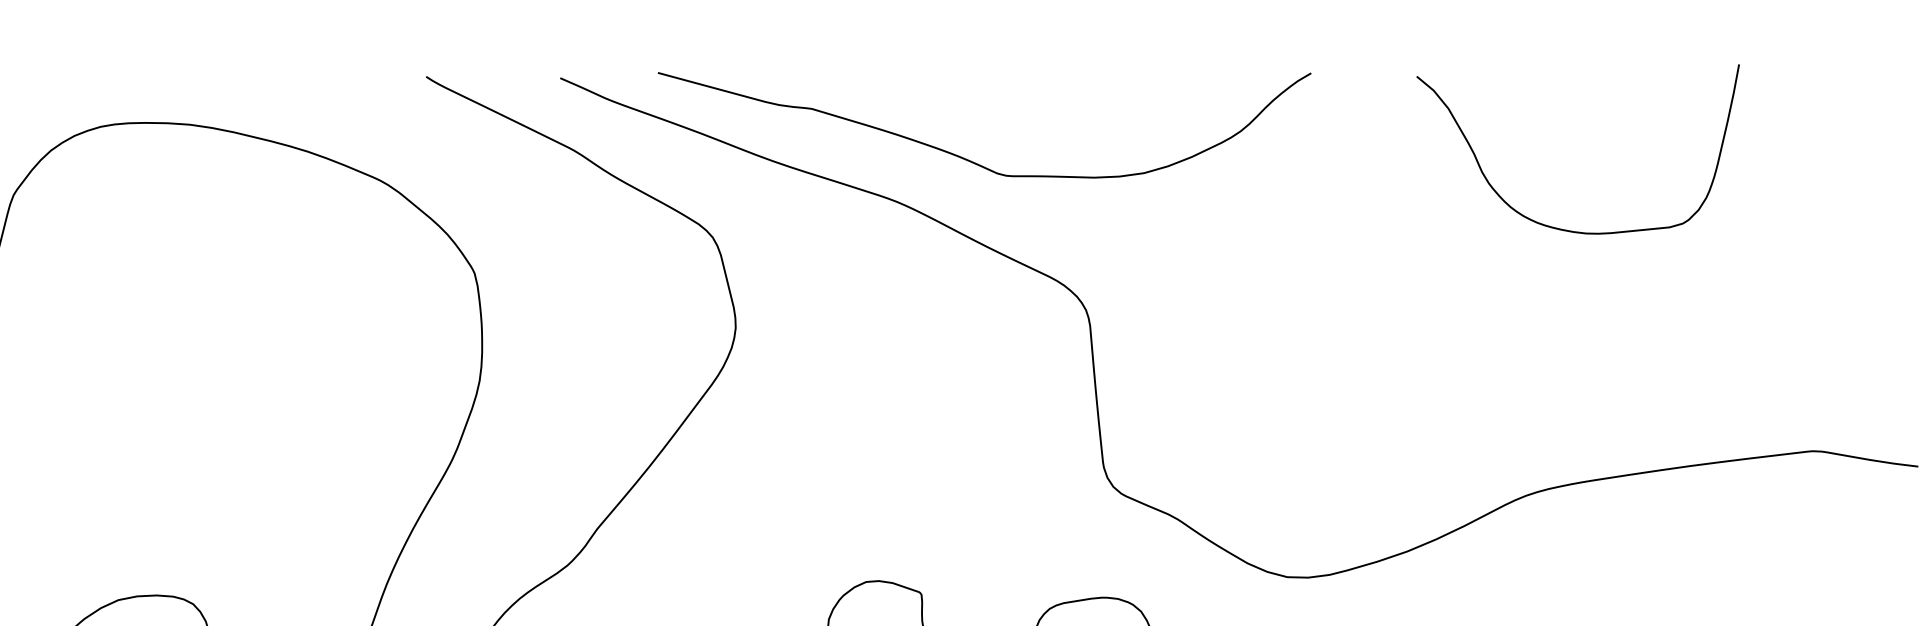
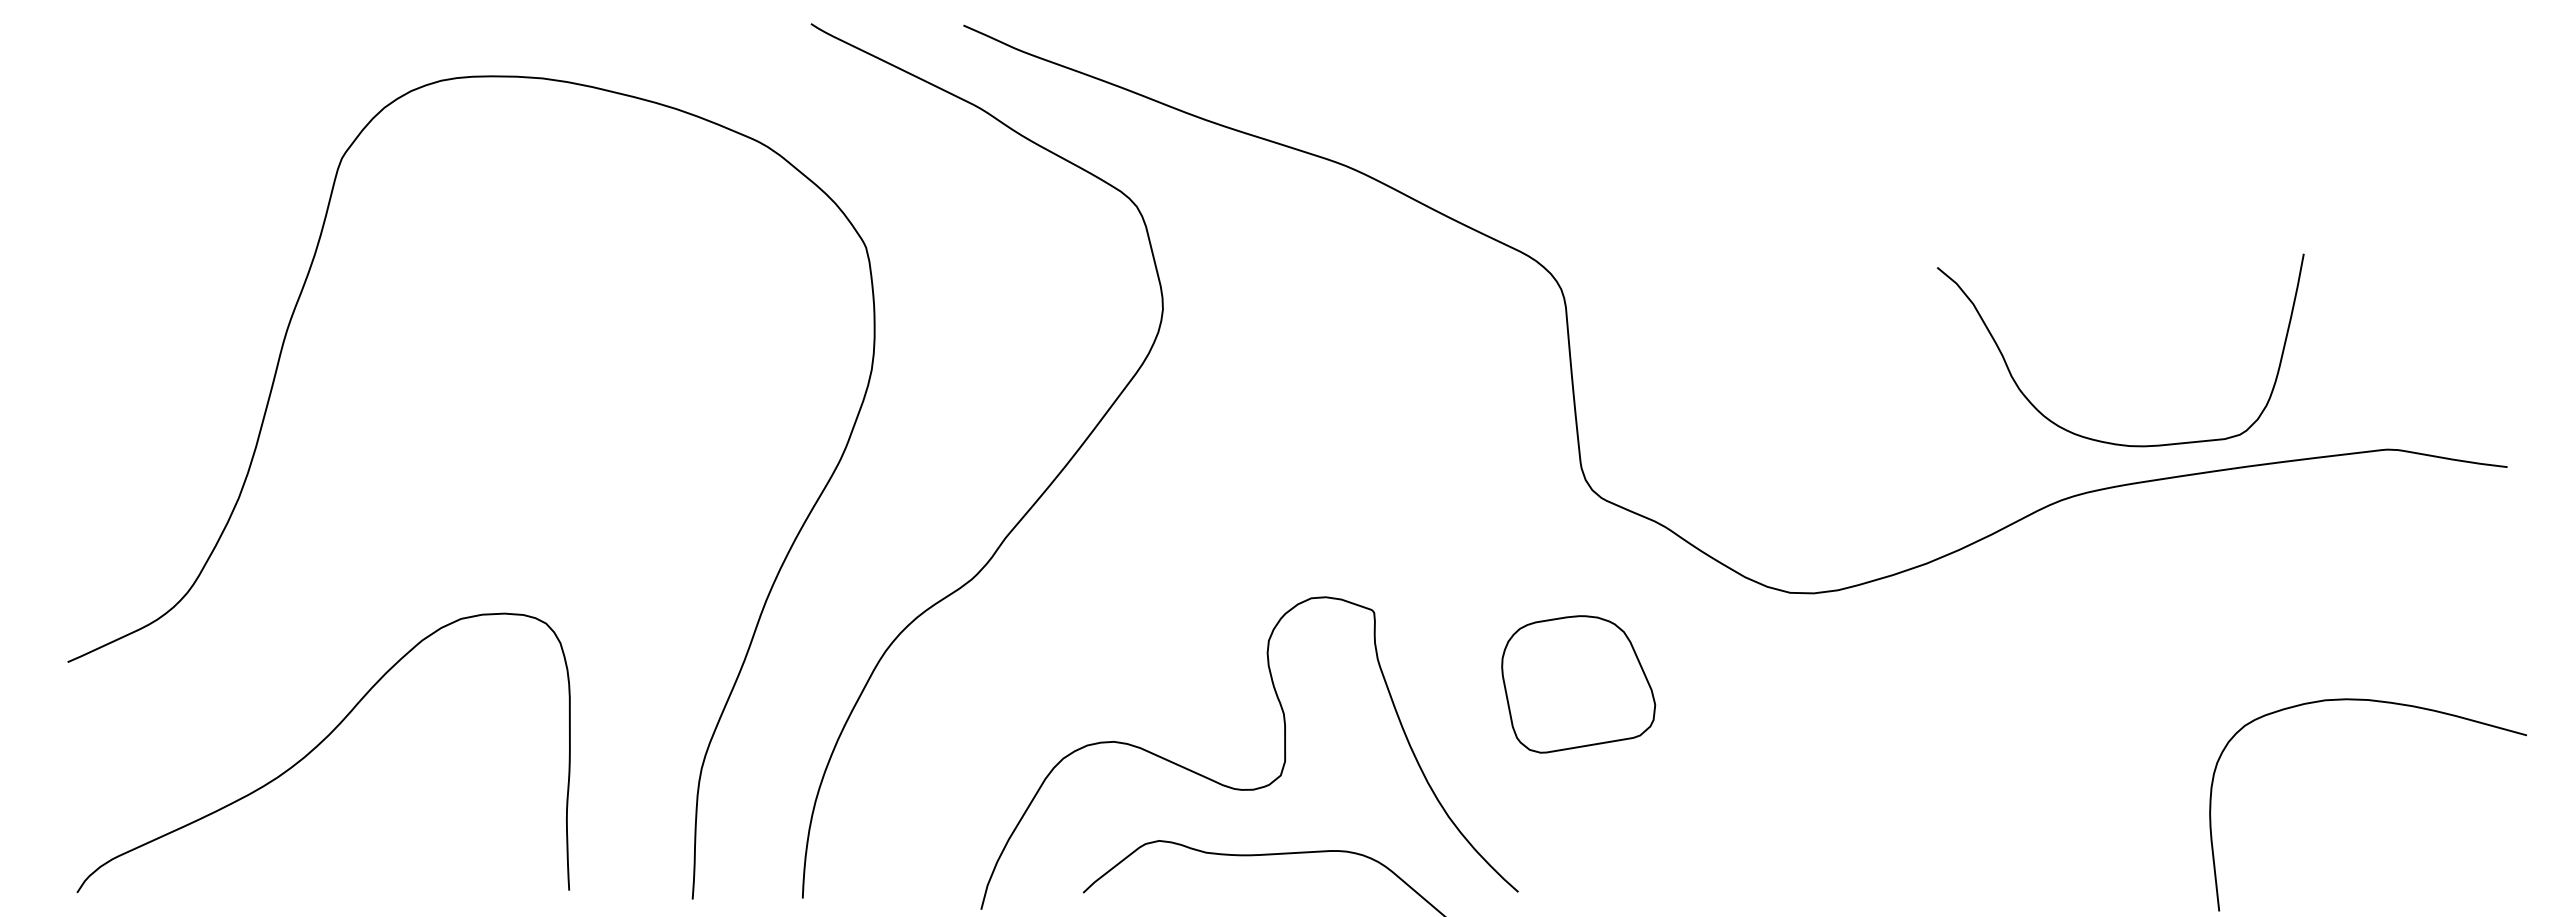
curve: (971, 160) -> (1431, 119), removed
curve: (1557, 227) -> (2097, 439), moved

